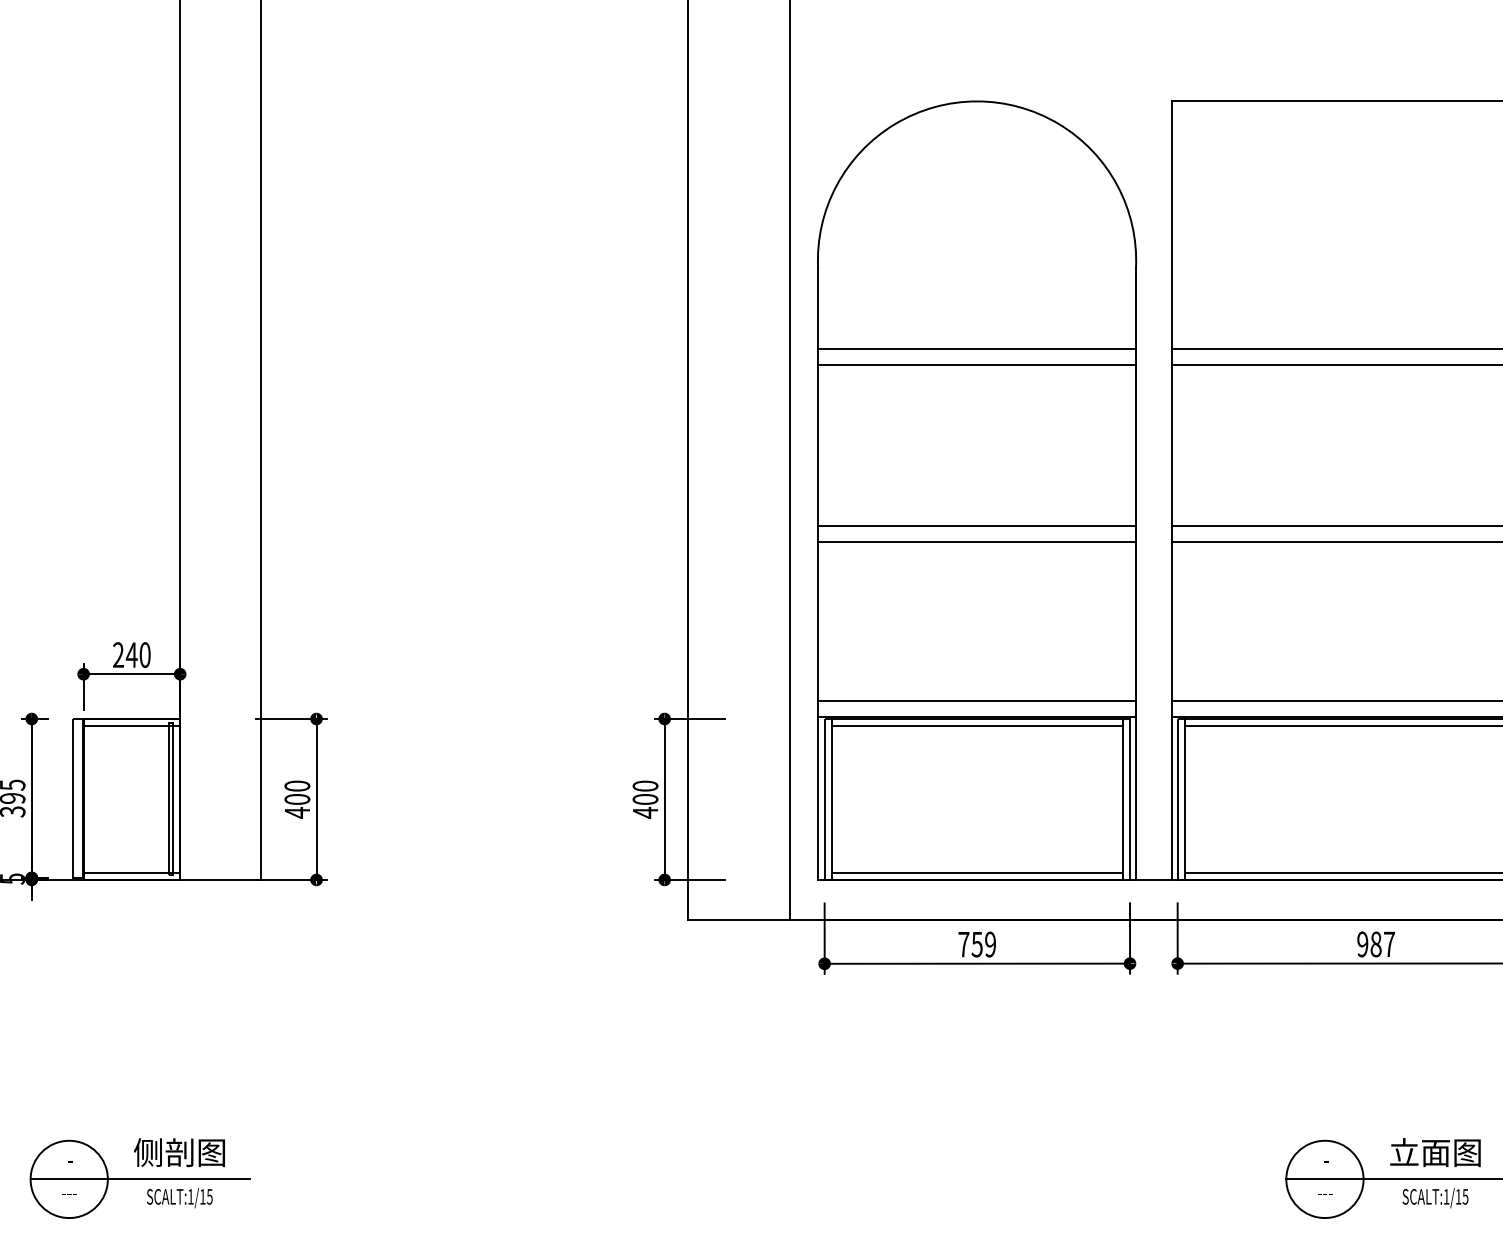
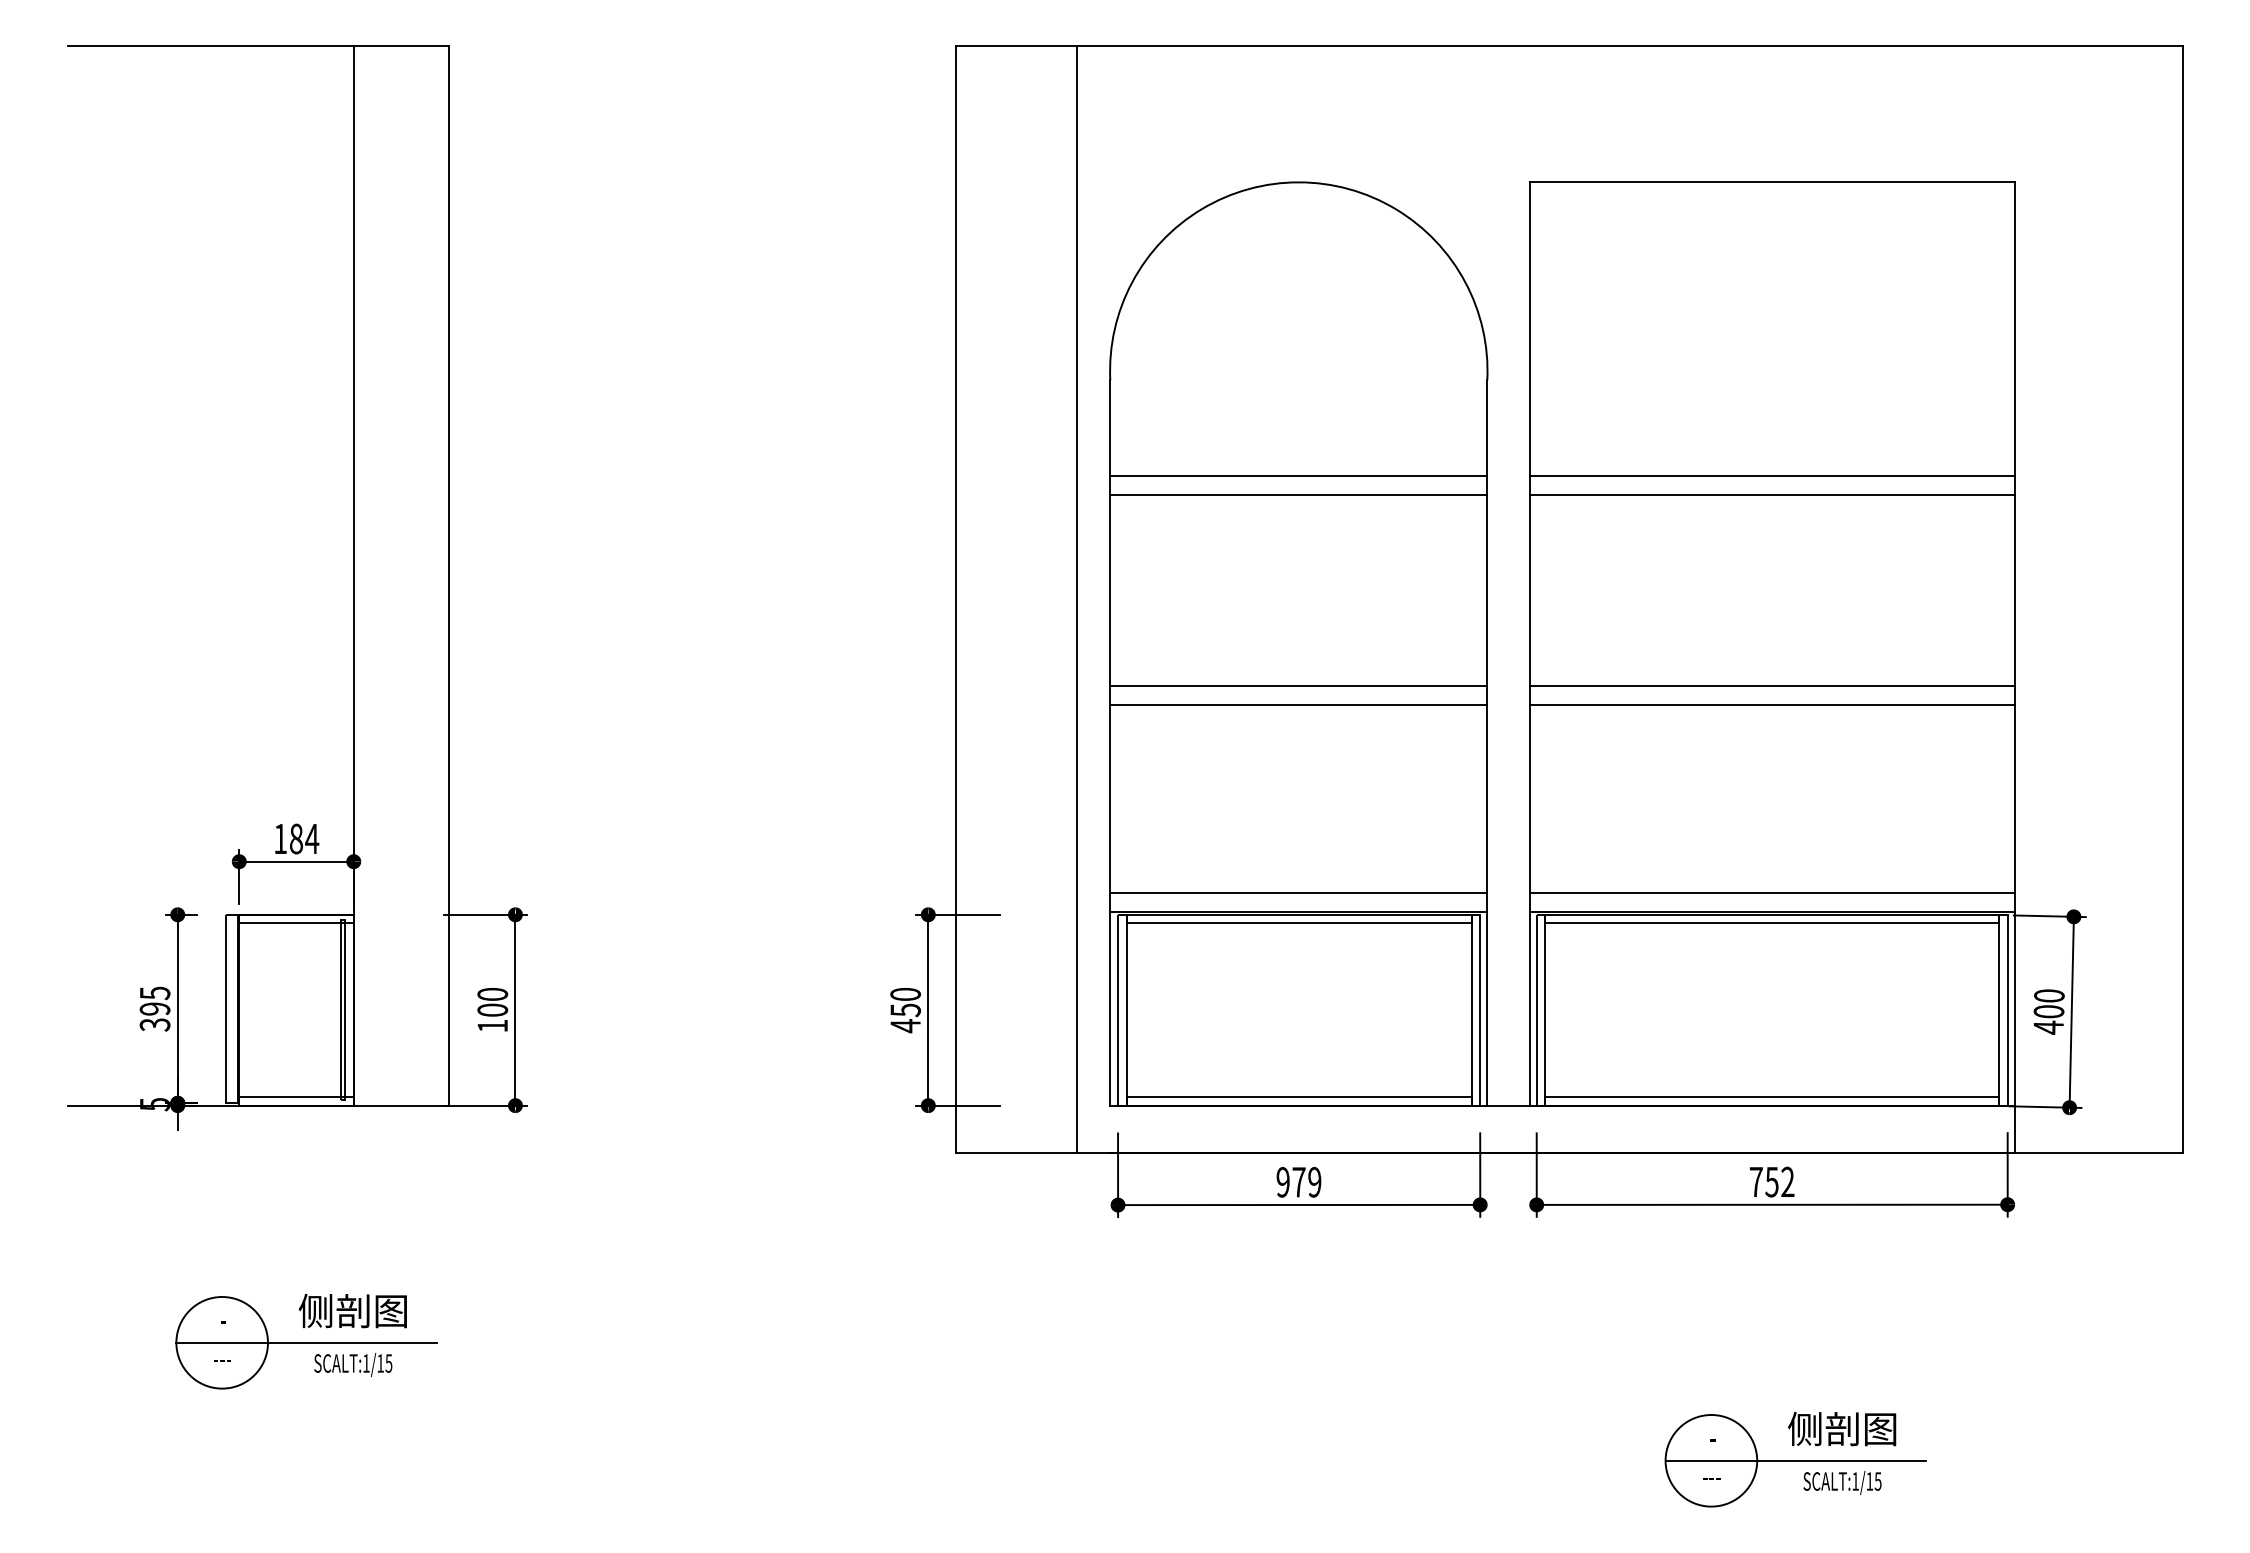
text: (131, 654) -> (296, 838), 240 -> 184
text: (645, 799) -> (905, 1010), 400 -> 450
text: (297, 813) -> (492, 1026), 400 -> 100
text: (1375, 943) -> (1771, 1181), 987 -> 752
text: (970, 944) -> (1290, 1182), 759 -> 979
text: (1419, 1152) -> (1823, 1428), 立面图 -> 侧剖图
part: (140, 1179) -> (306, 1342), moved

